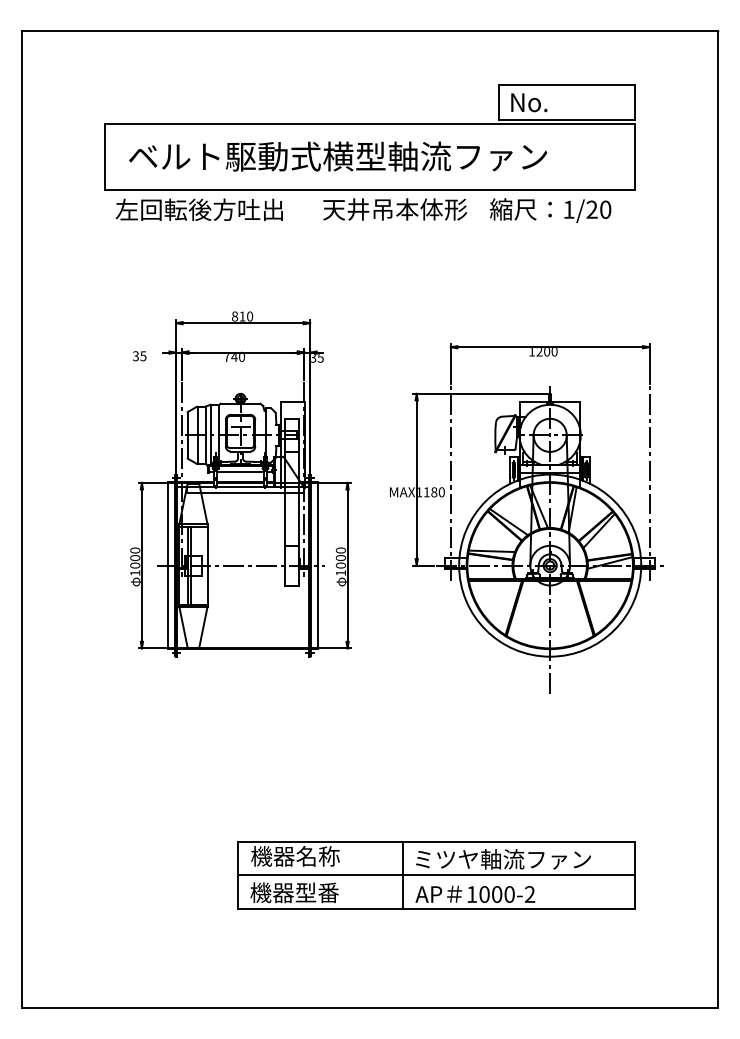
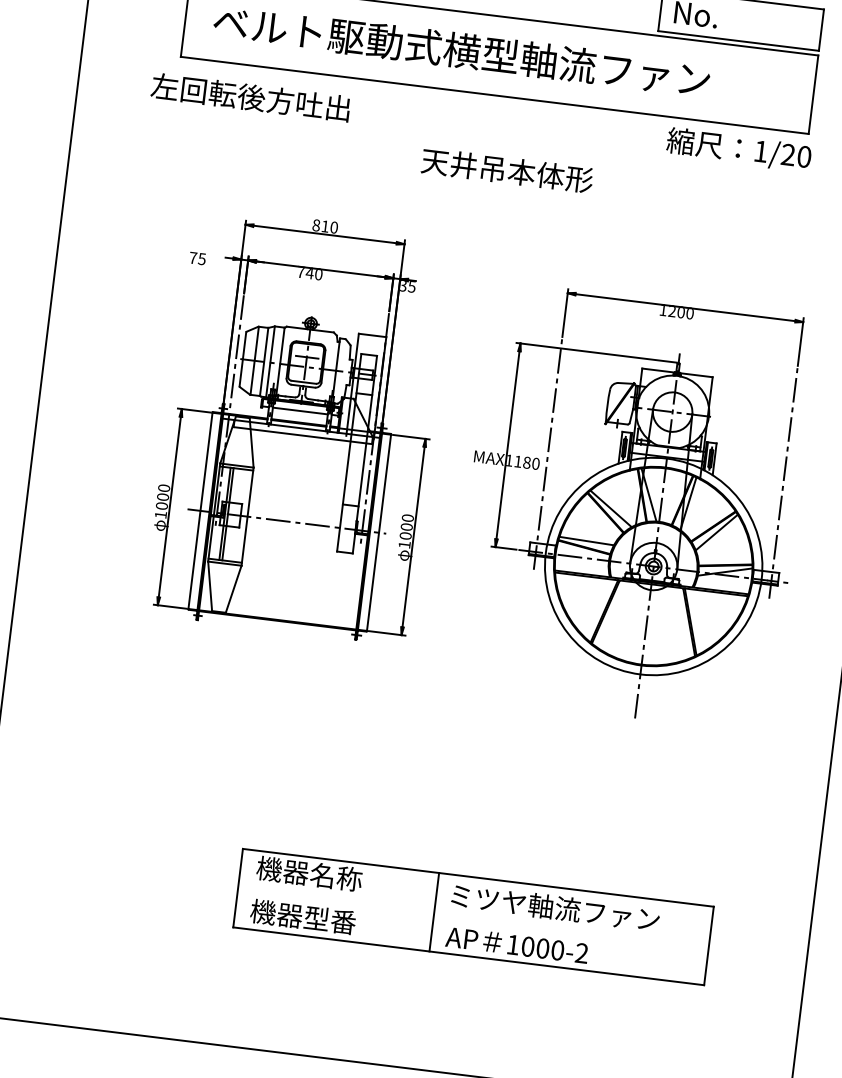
text: (198, 209) -> (249, 96), moved
text: (395, 209) -> (507, 170), moved
text: (550, 210) -> (738, 149), moved
text: (135, 356) -> (192, 258), 35 -> 75
line: (435, 875) -> (472, 917), removed

